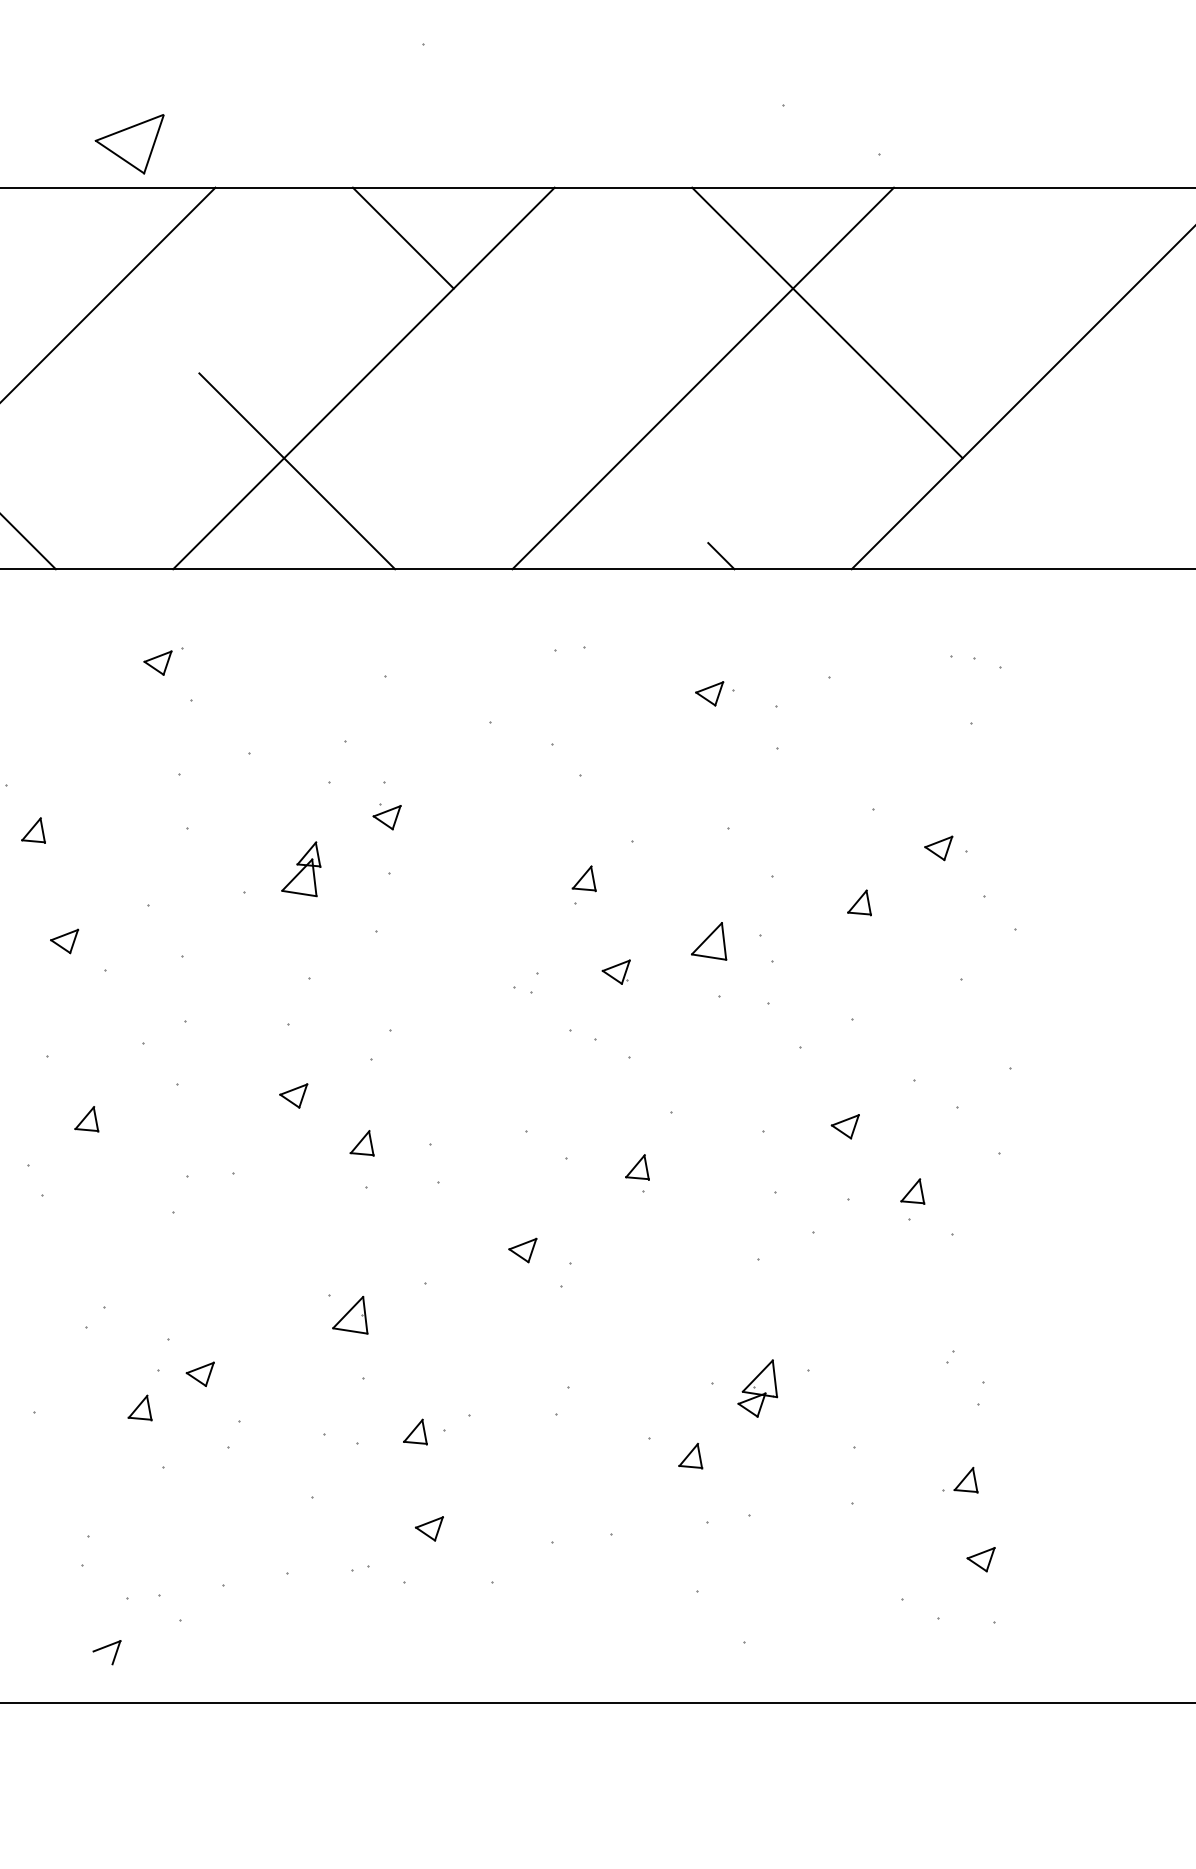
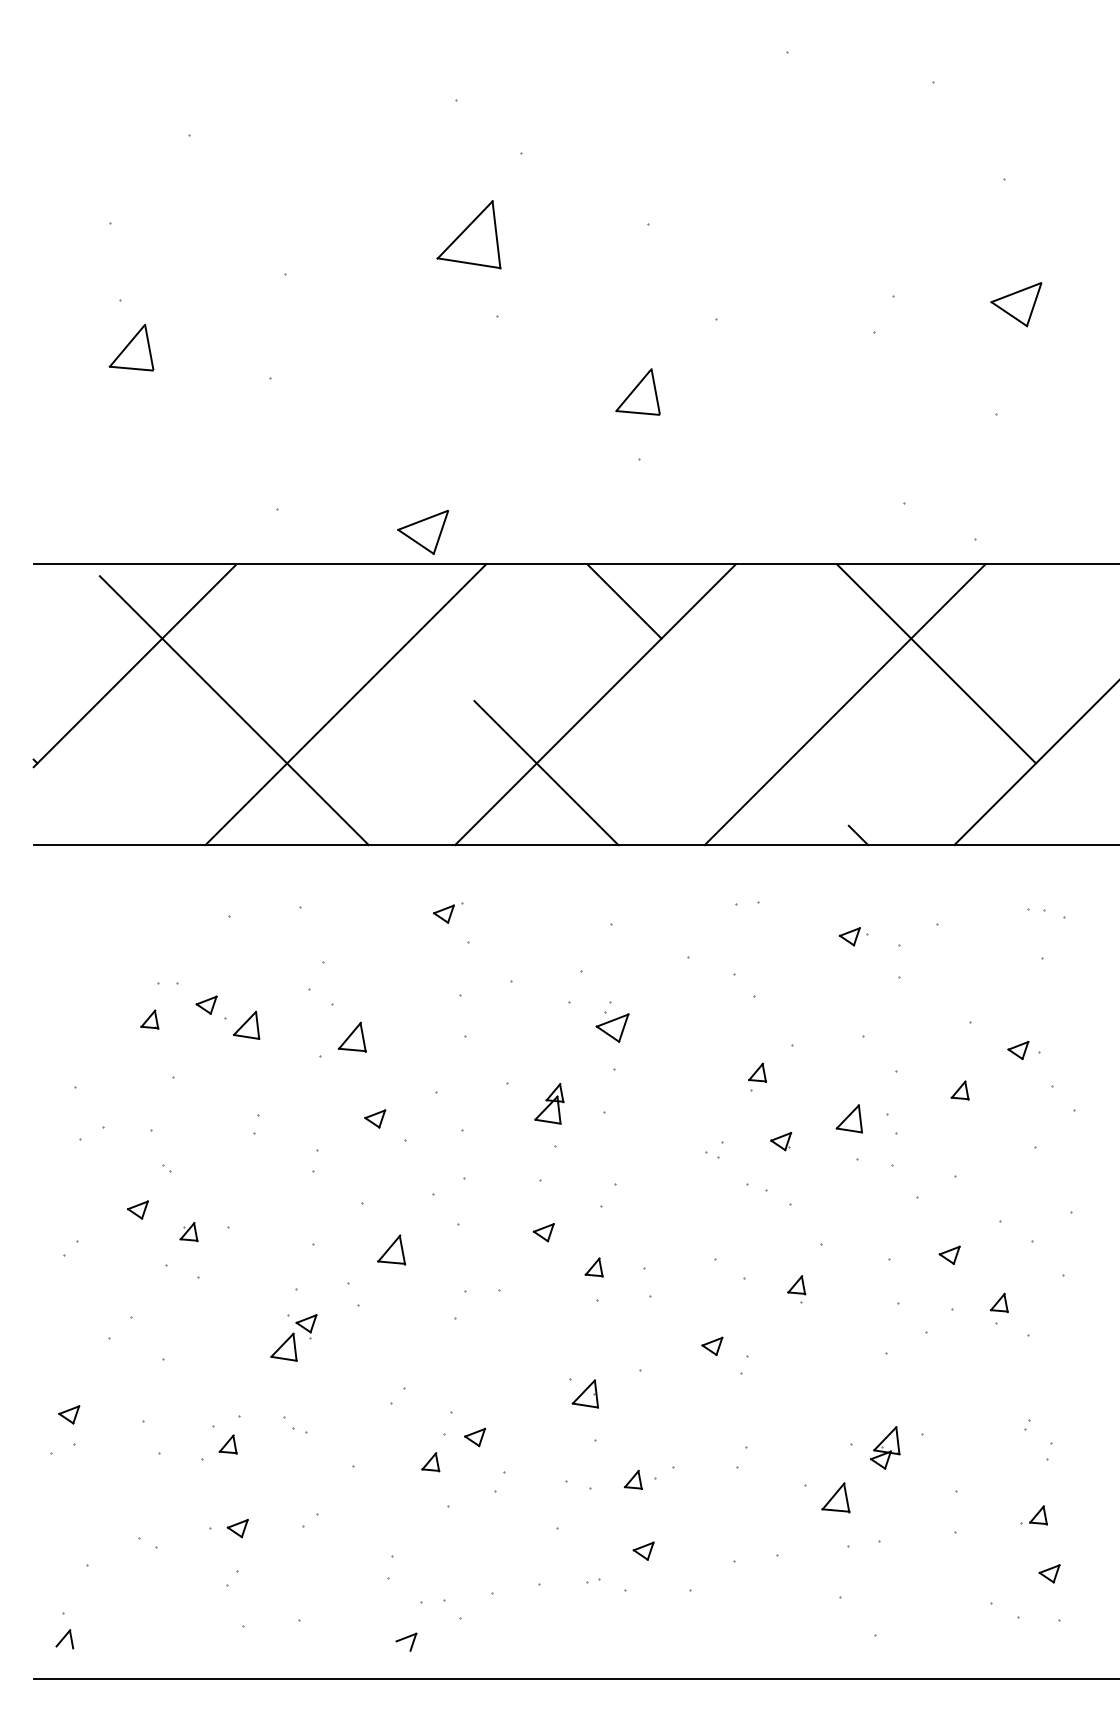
part: (387, 817) -> (612, 1027), size x1.6
part: (33, 830) -> (352, 1037), size x1.6
part: (301, 868) -> (549, 1103), moved
part: (86, 1118) -> (391, 1249), size x1.6
part: (690, 1455) -> (835, 1497), size x1.6

